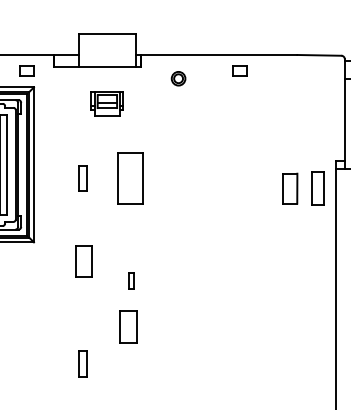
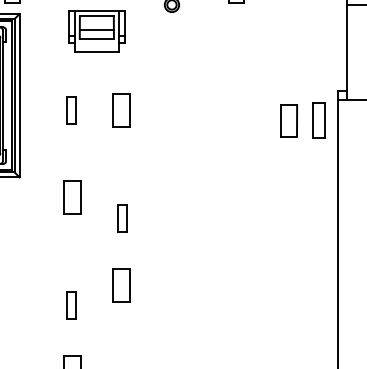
part: (107, 103) -> (97, 31), size x1.67
part: (130, 178) -> (121, 110), size x0.62
part: (131, 280) -> (122, 217), size x1.67
part: (128, 326) -> (121, 284), moved

